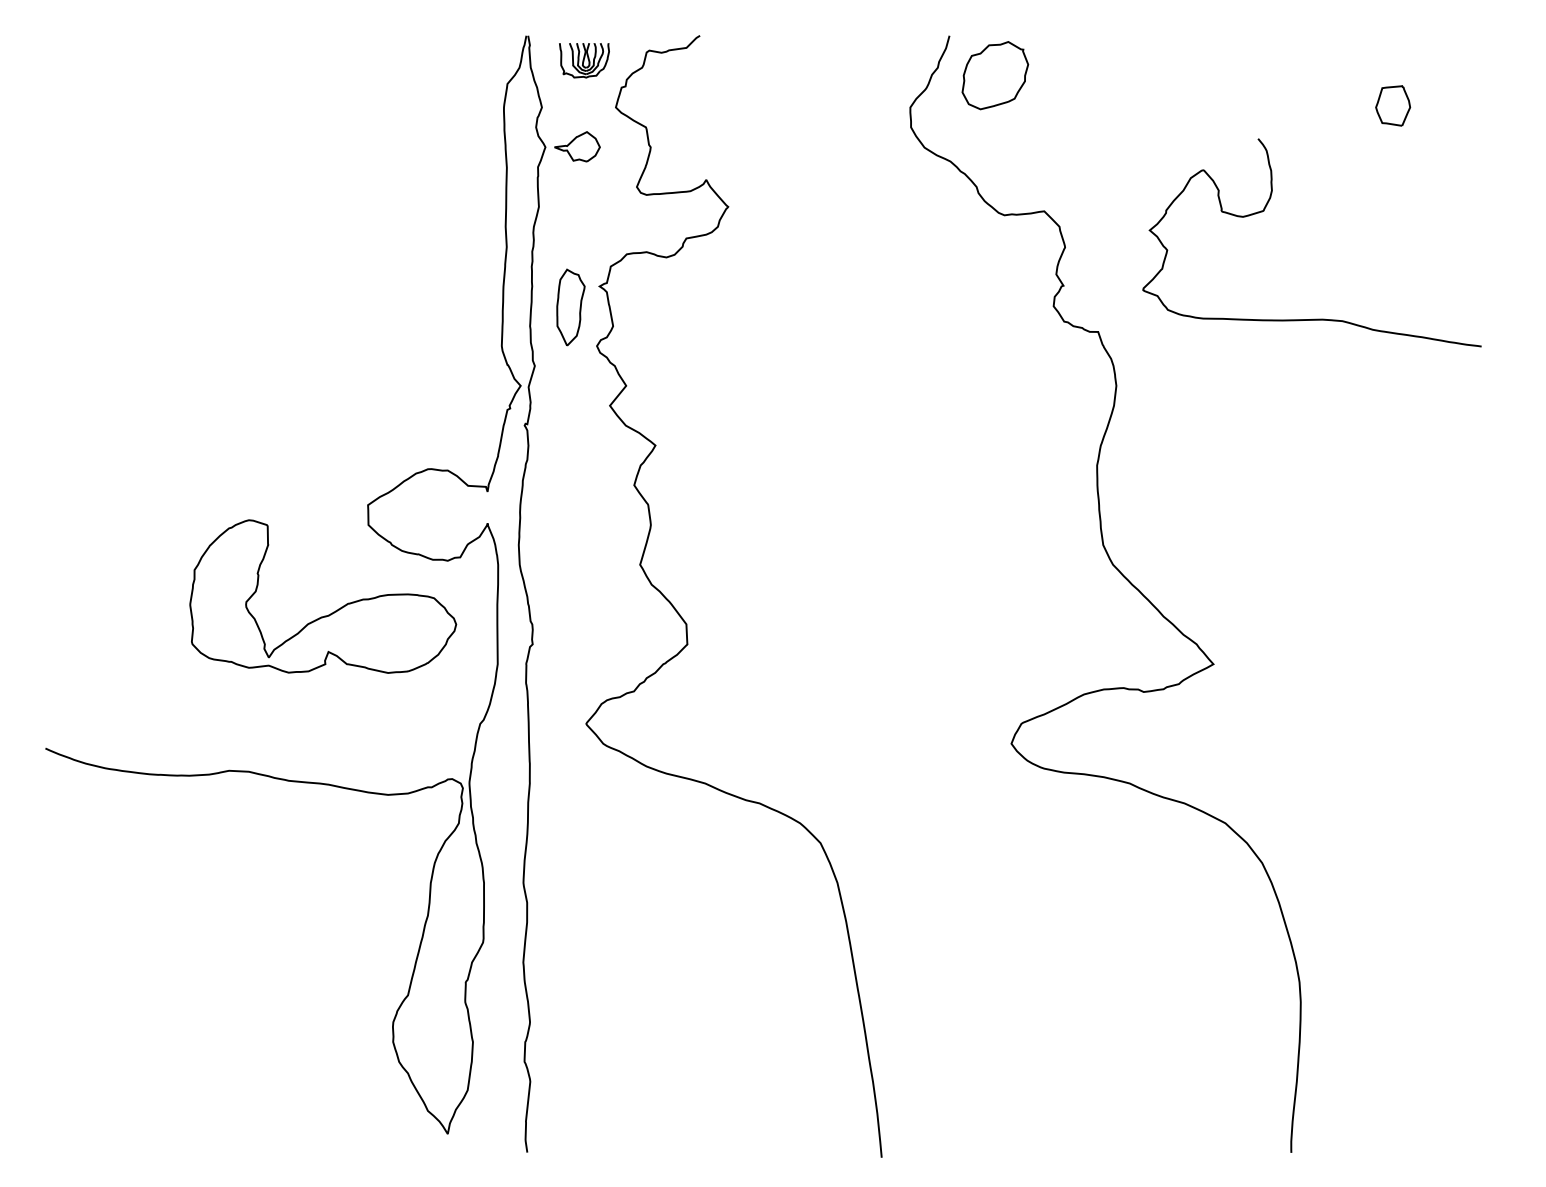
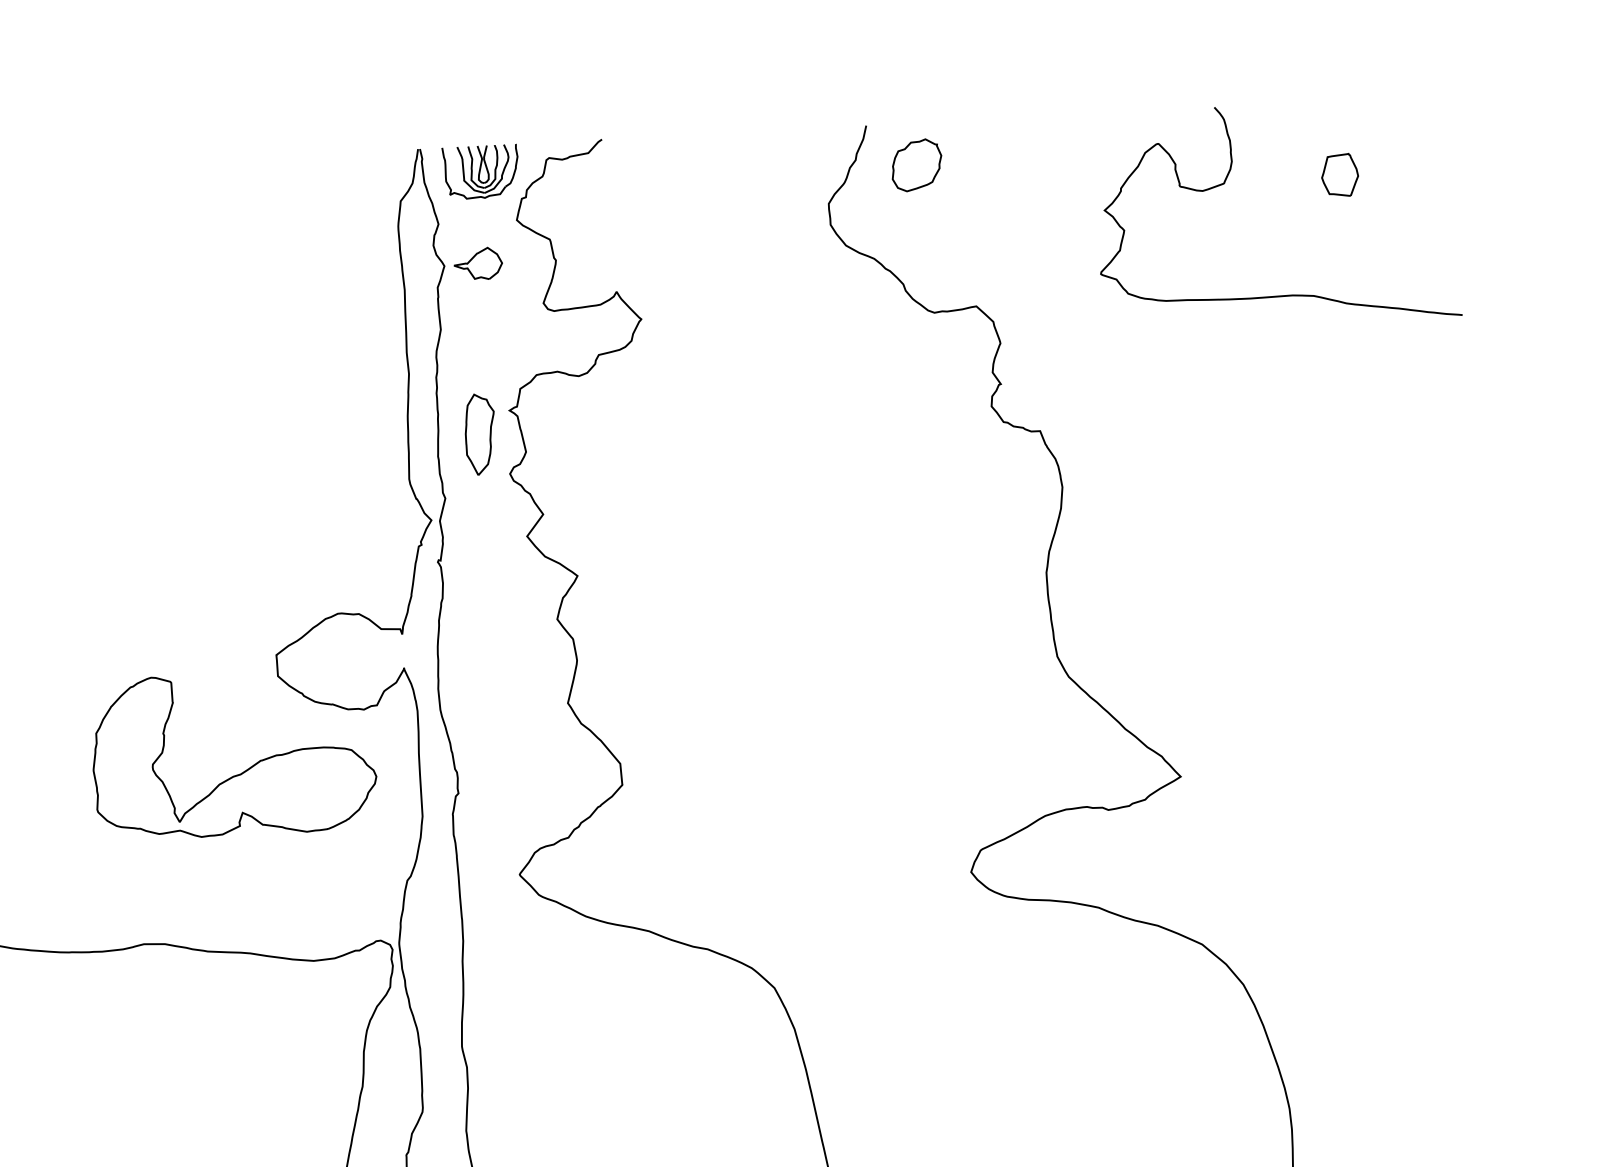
part: (584, 60) -> (480, 172), size x1.43
part: (994, 75) -> (916, 165), size x0.71
curve: (1264, 211) -> (1225, 184), moved

